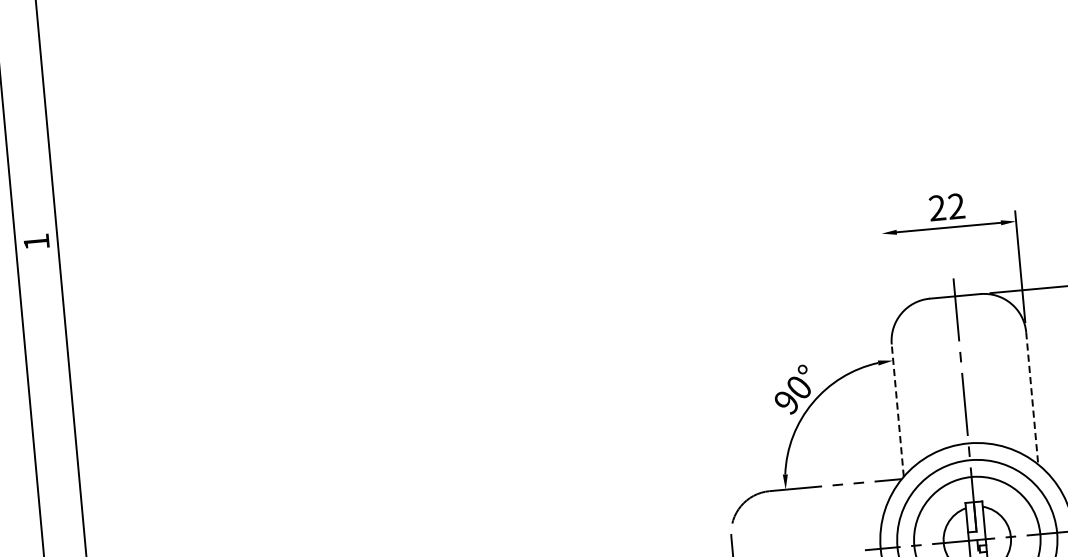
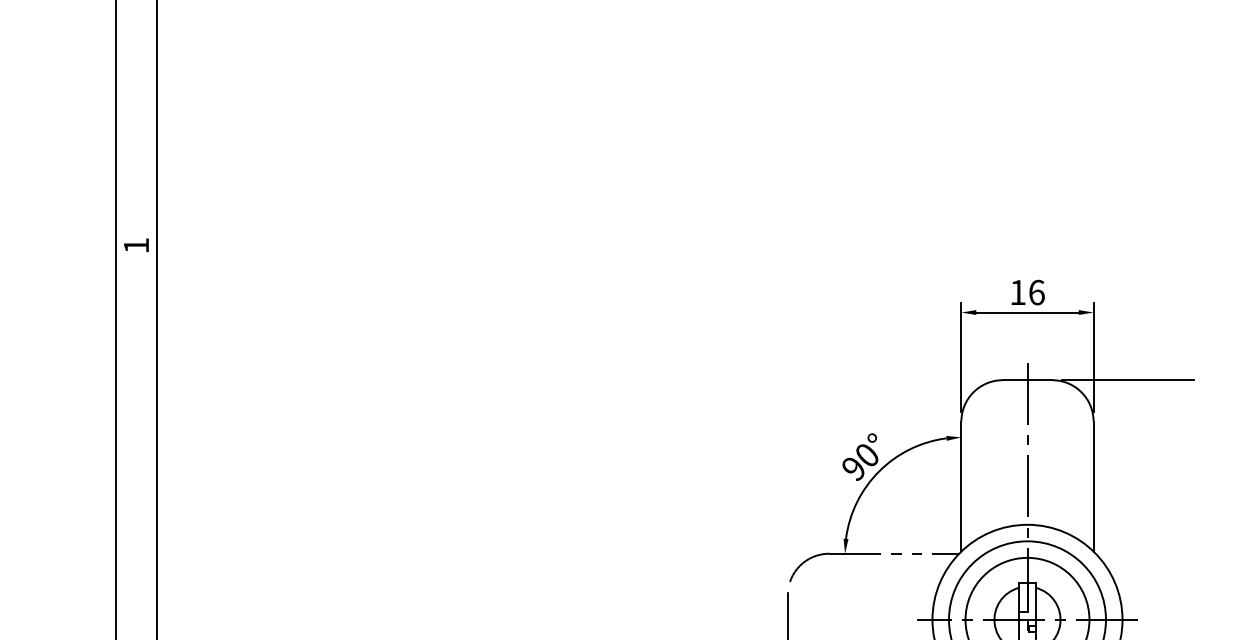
text: (947, 207) -> (1027, 292), 22 -> 16
line: (885, 278) -> (961, 356), added
line: (1032, 399) -> (1093, 487), dashed -> solid
line: (897, 410) -> (961, 486), dashed -> solid

